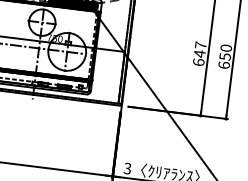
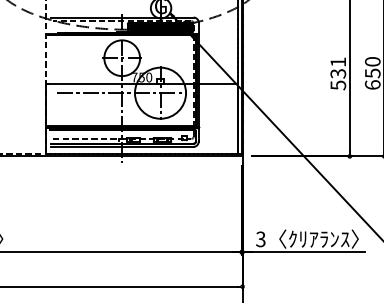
text: (199, 53) -> (338, 73), 647 -> 531

